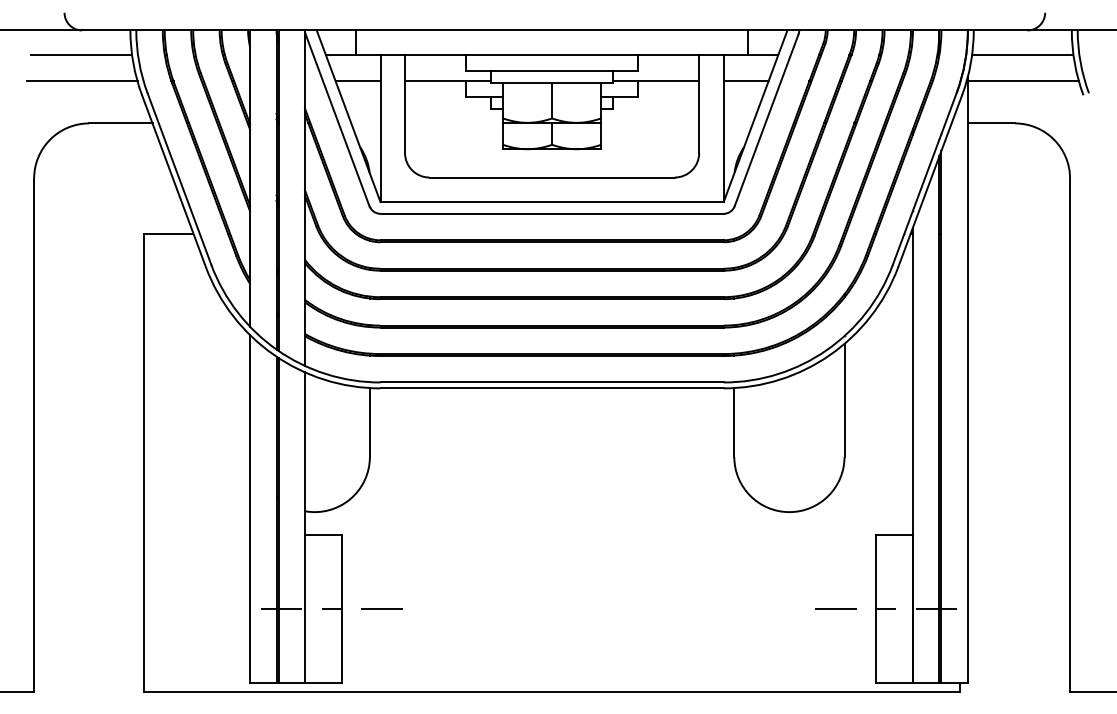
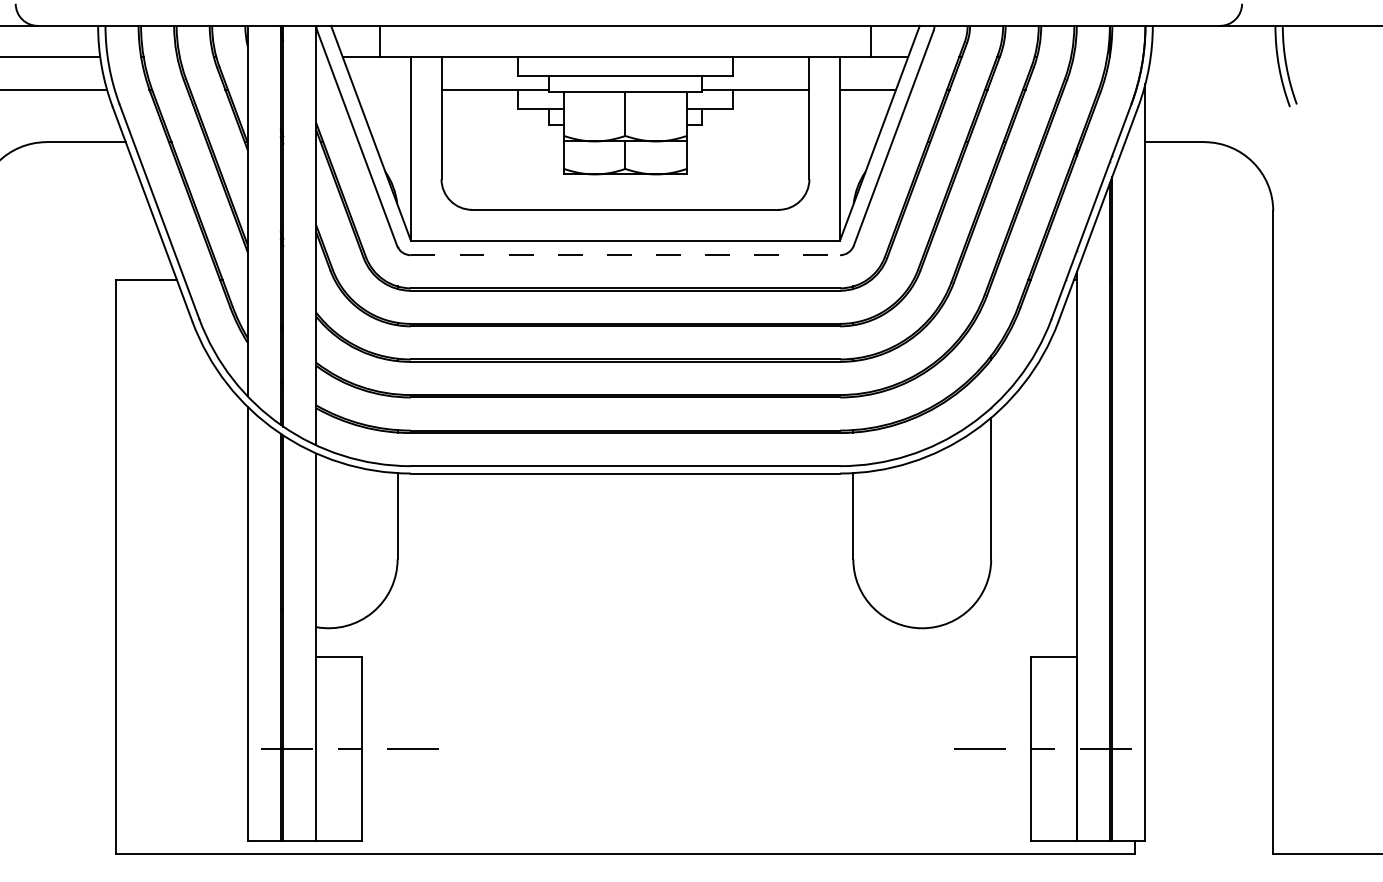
line: (1022, 54) -> (1213, 55), removed
line: (357, 81) -> (382, 89), removed
line: (1022, 81) -> (1213, 89), removed
line: (552, 213) -> (625, 254), solid -> dashed

